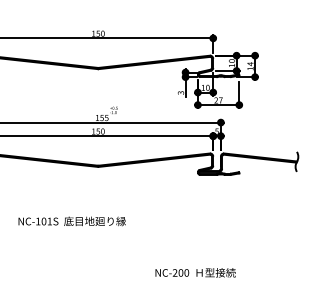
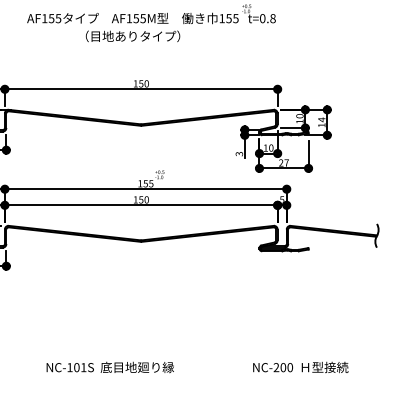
text: (71, 221) -> (109, 367), moved
text: (195, 272) -> (300, 367), moved

